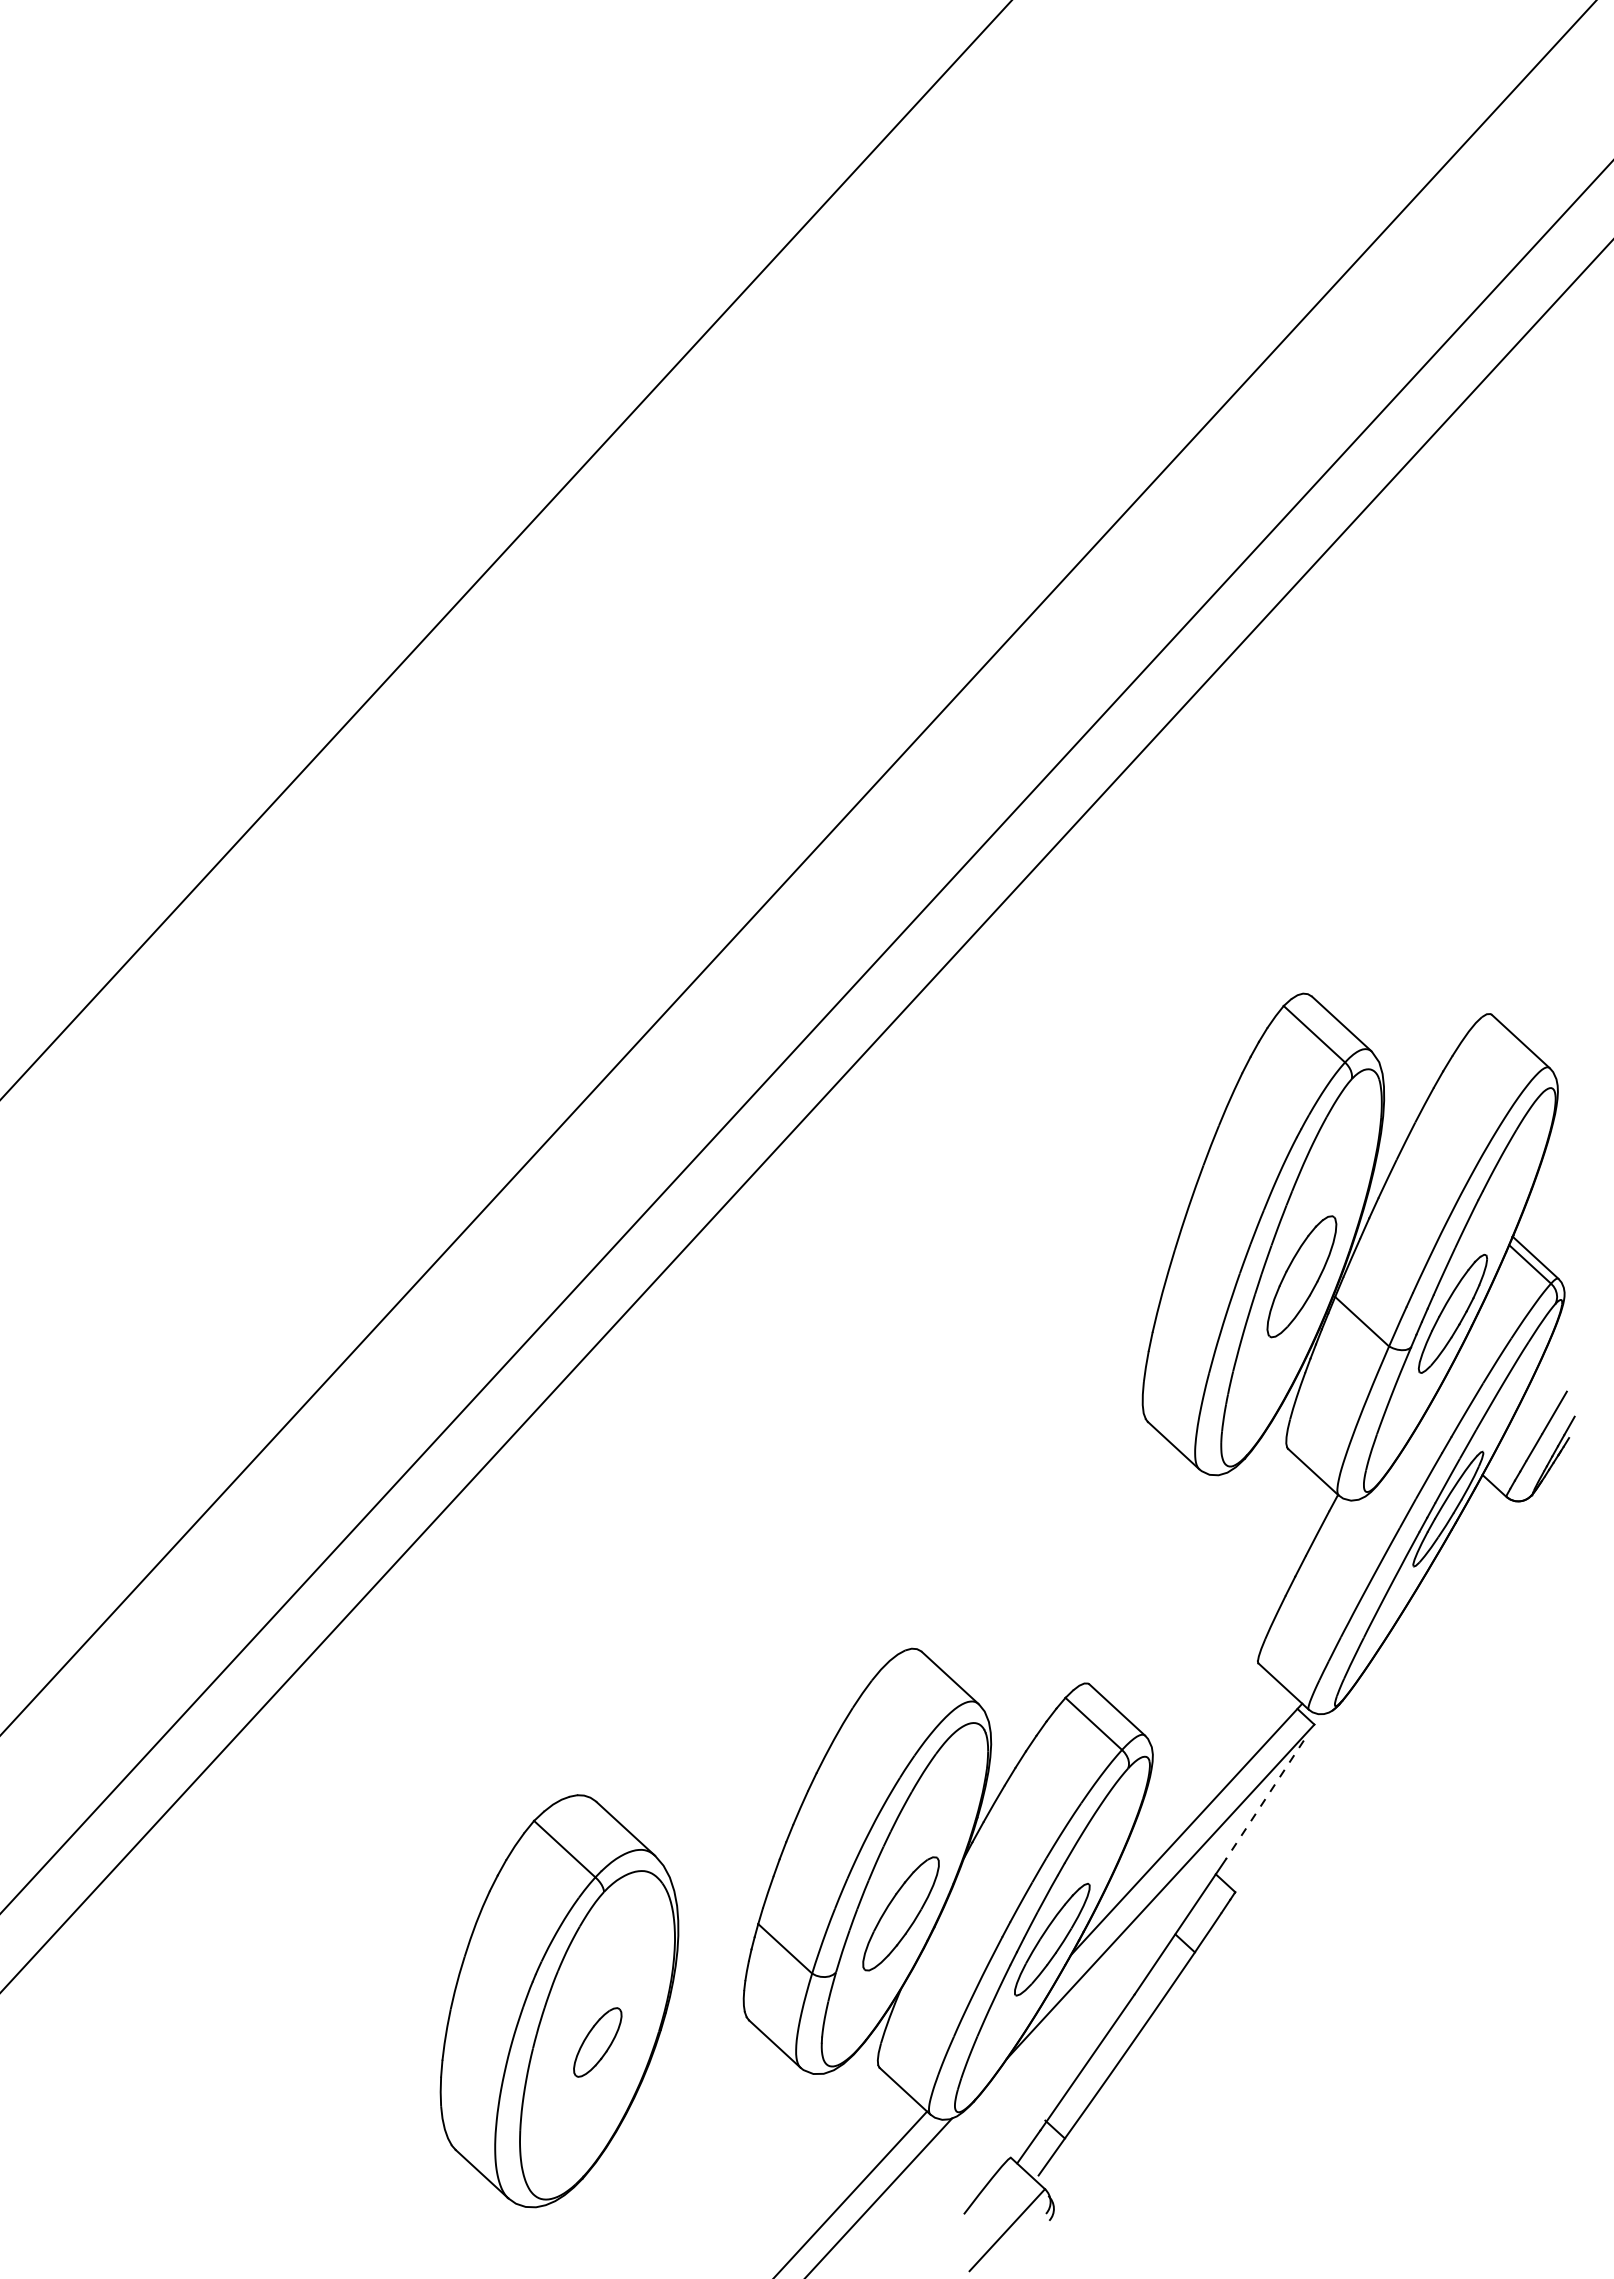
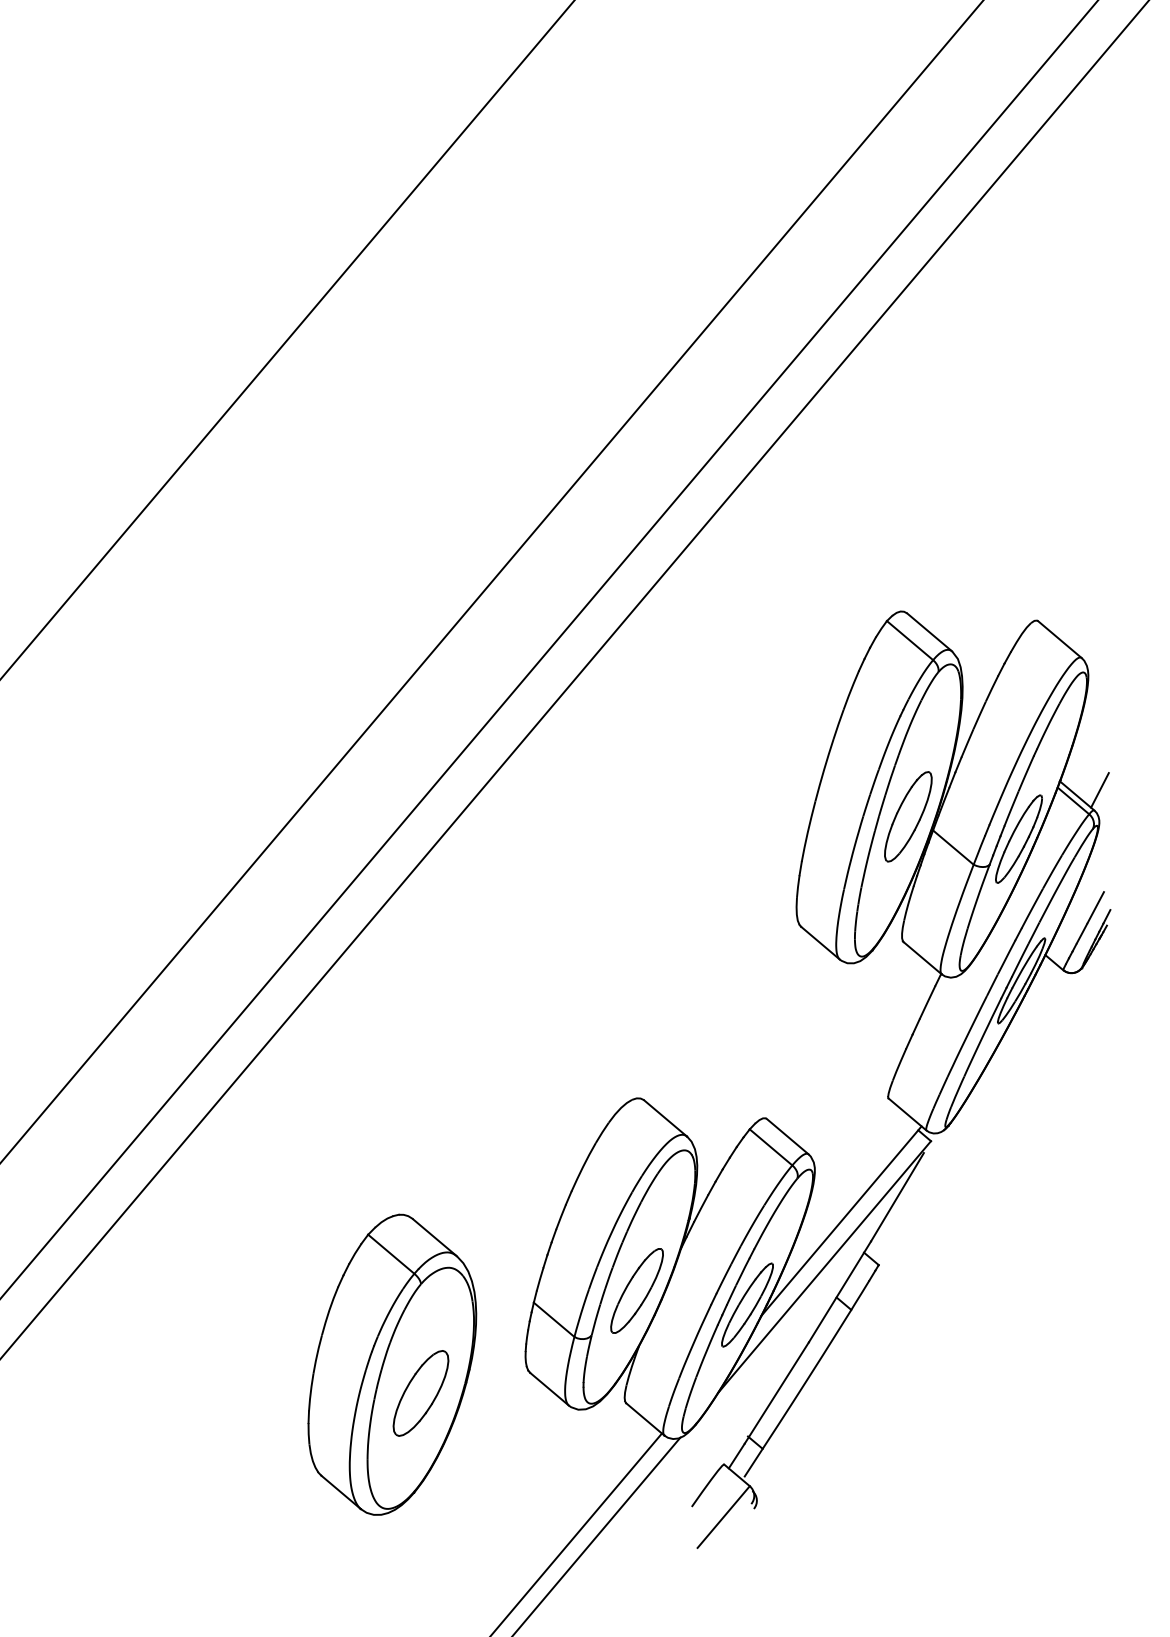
line: (1567, 1251) -> (1100, 790), added
line: (1264, 1799) -> (897, 1196), dashed -> solid
part: (597, 2042) -> (420, 1393), size x1.67

